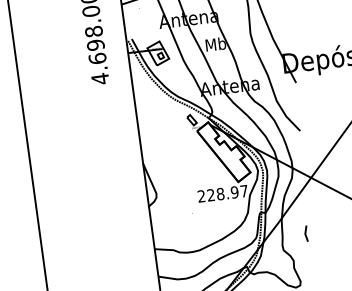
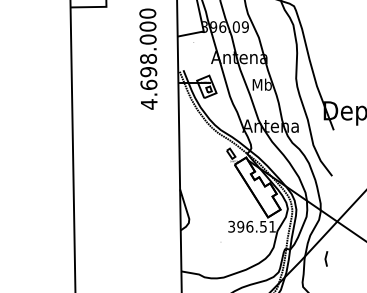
text: (222, 193) -> (251, 226), 228.97 -> 396.51
line: (306, 233) -> (326, 258), moved

